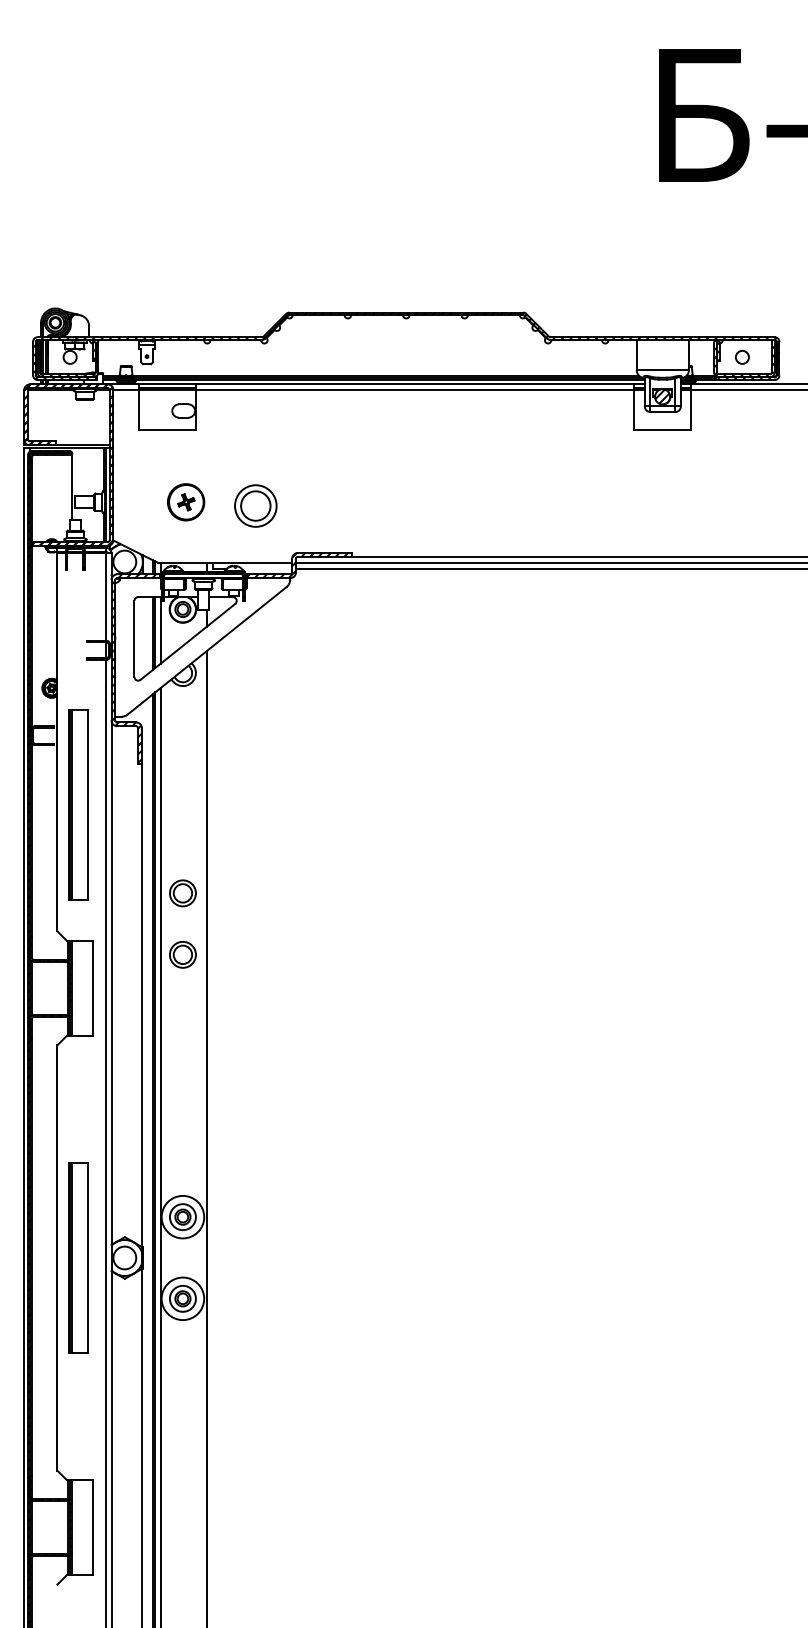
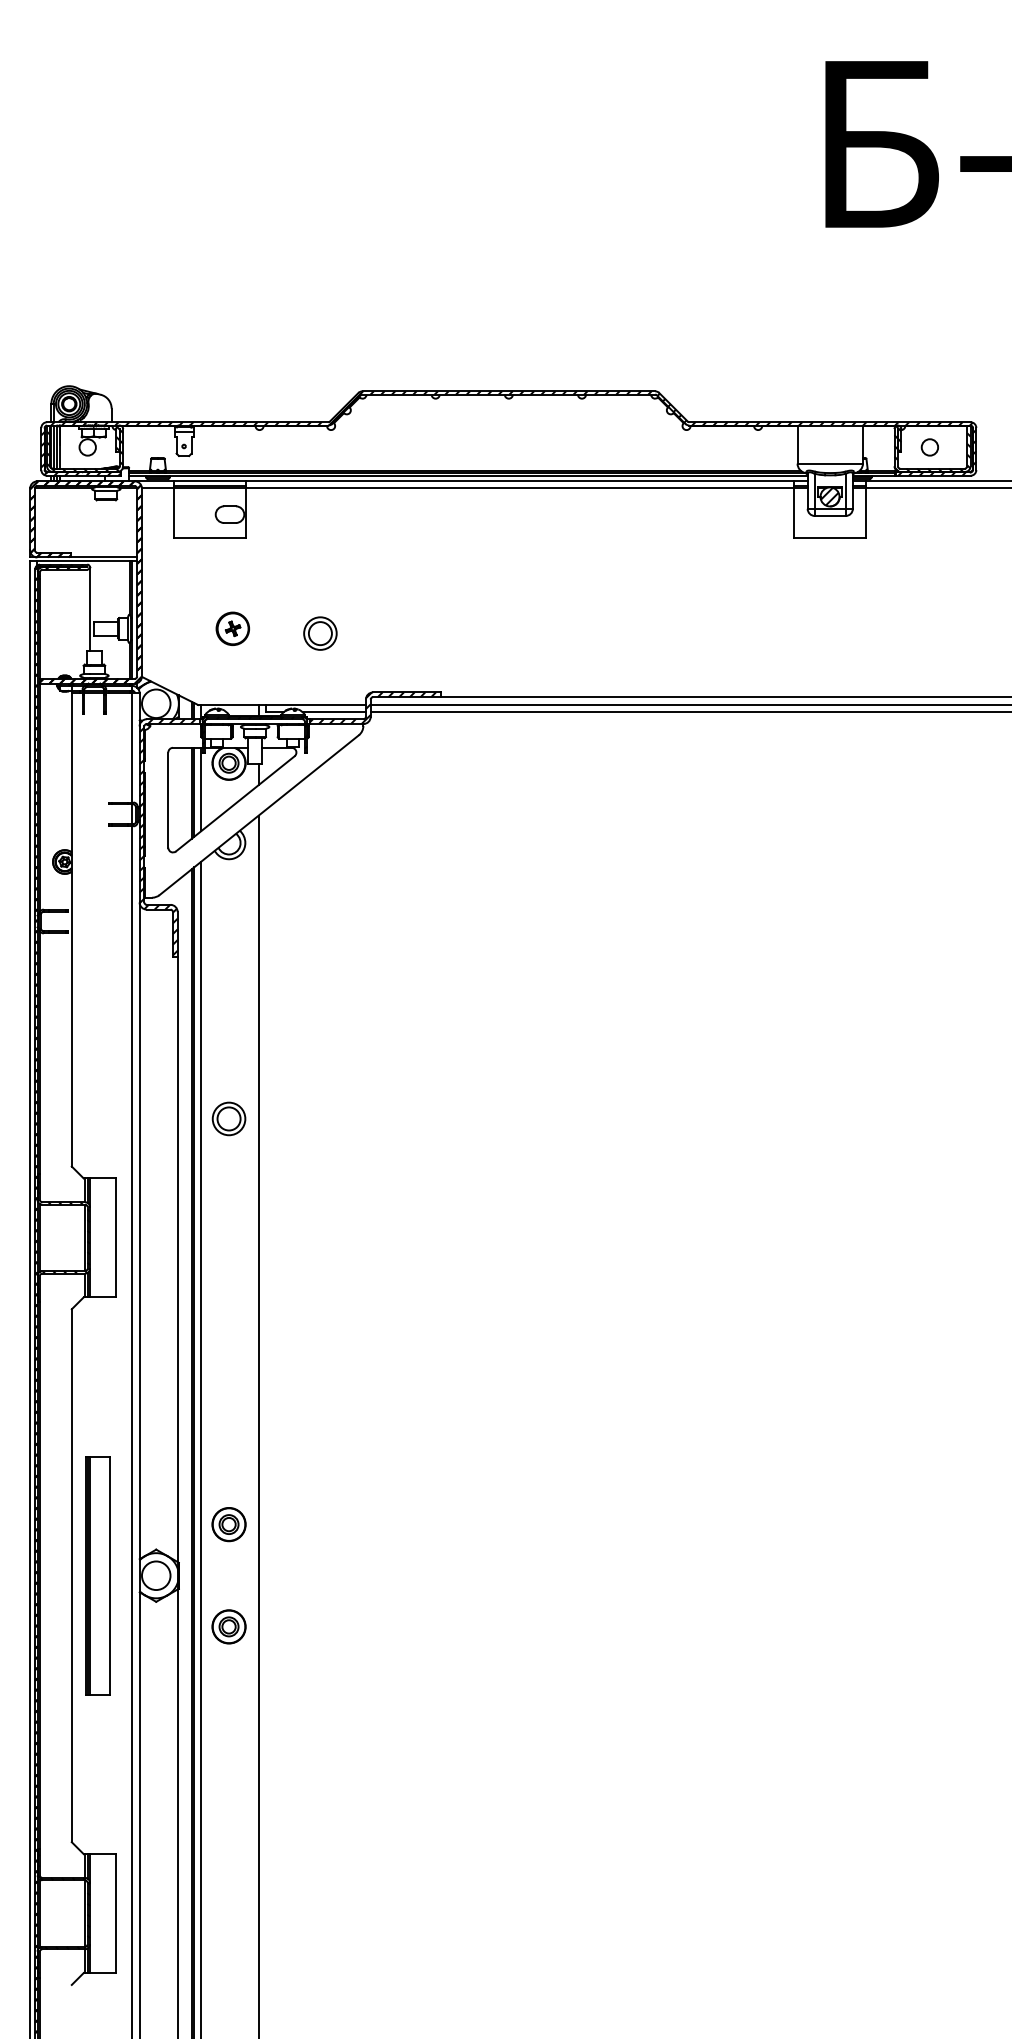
part: (185, 501) -> (232, 628), size x0.71
part: (255, 505) -> (320, 633), size x0.62
line: (266, 568) -> (333, 712), added
part: (77, 805) -> (97, 1008), removed
part: (182, 954) -> (228, 1195), removed
circle: (182, 1217) -> (228, 1524), size x0.62
circle: (182, 1298) -> (228, 1626), size x0.62

